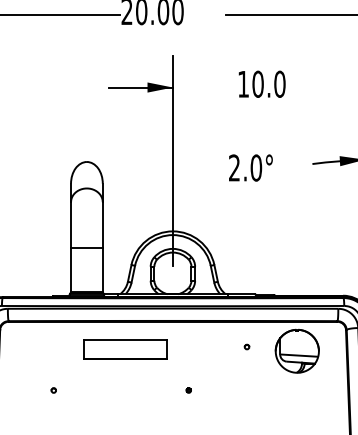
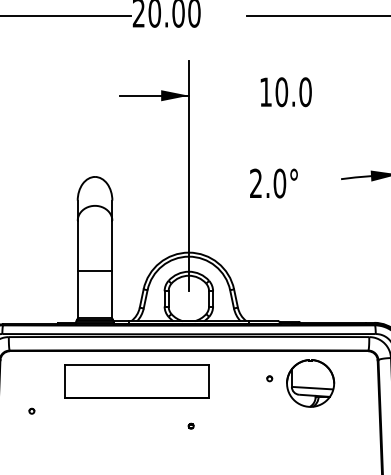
part: (124, 349) -> (136, 381), size x1.6
part: (297, 351) -> (310, 383), moved
part: (53, 389) -> (31, 410), moved
part: (188, 389) -> (190, 425), moved

